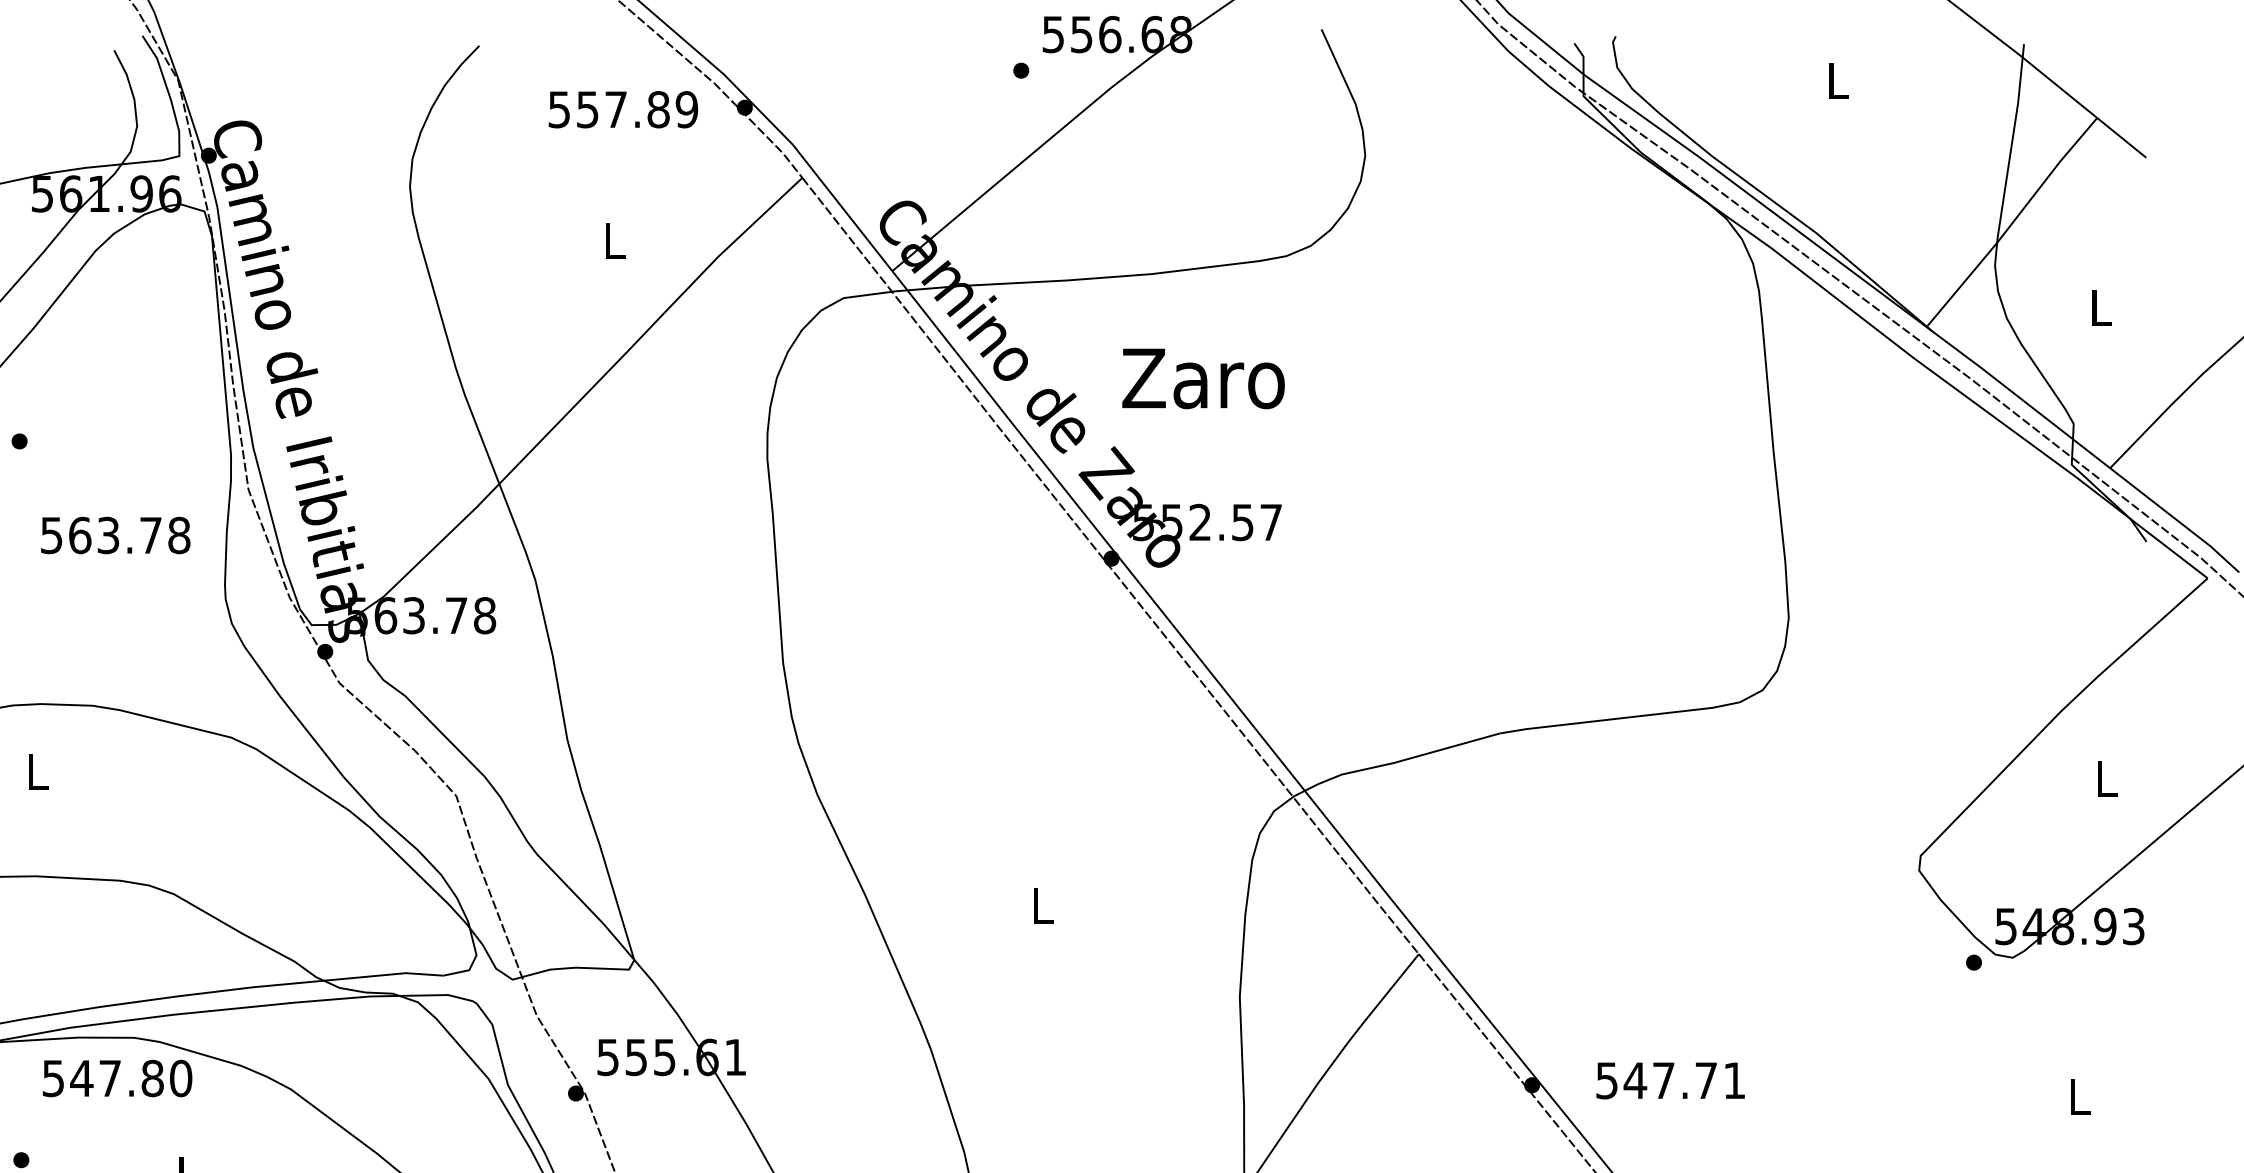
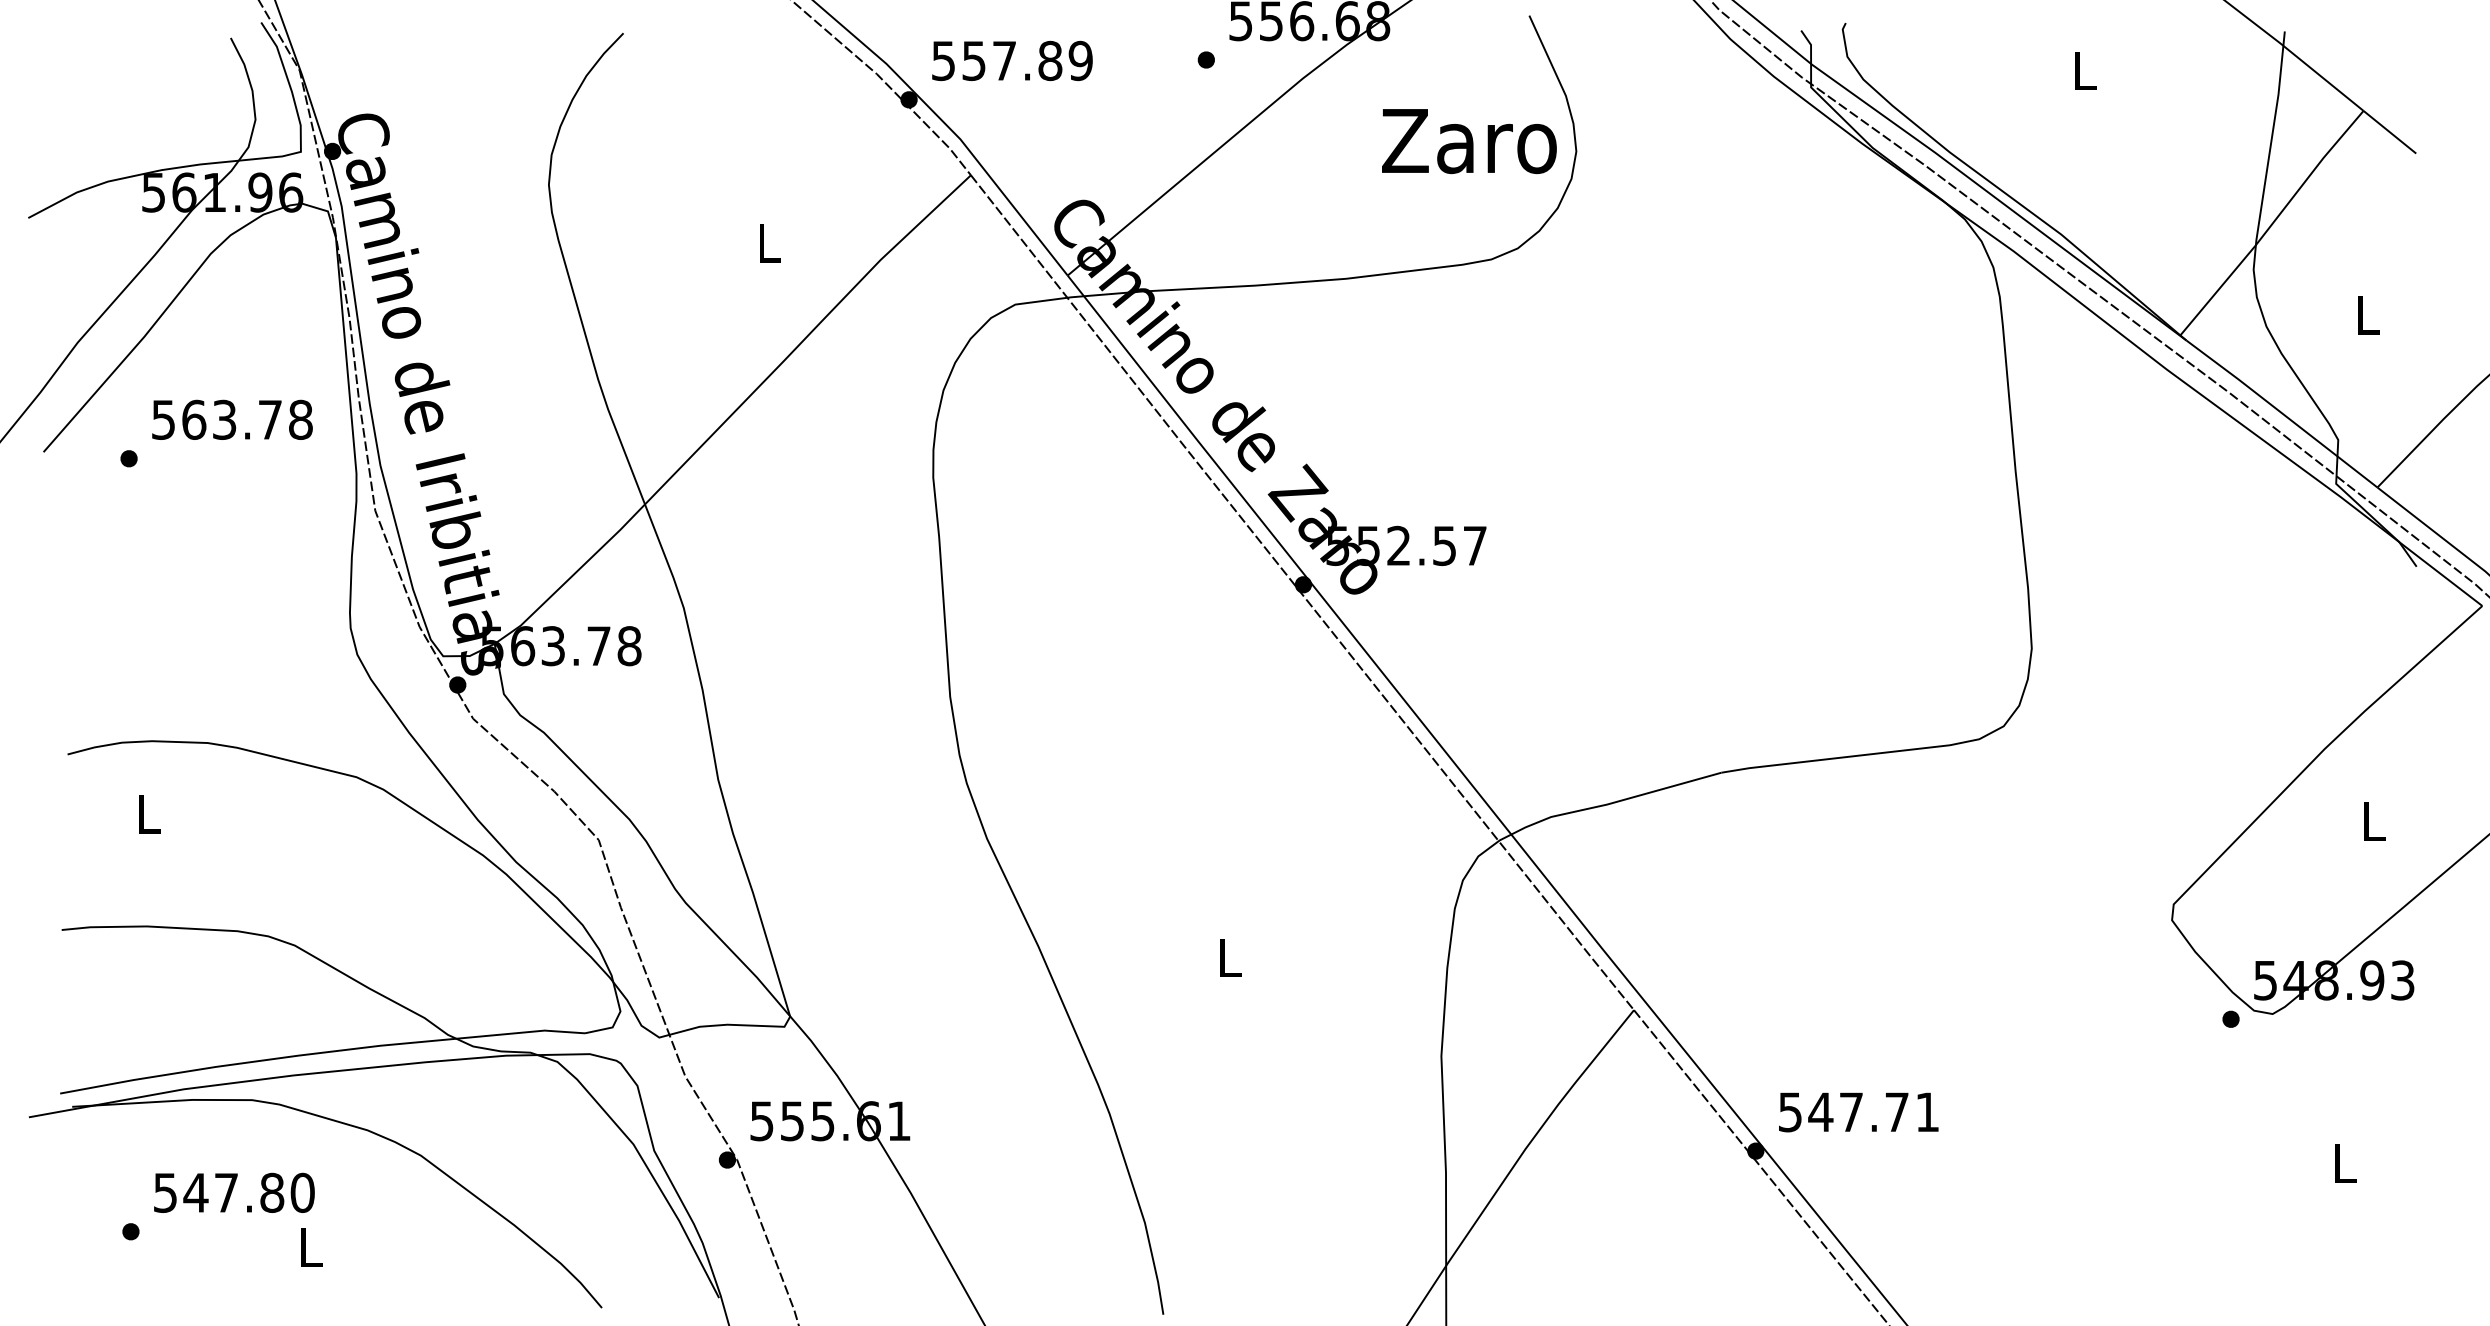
text: (623, 109) -> (1012, 60), moved
text: (1203, 378) -> (1469, 141), moved
text: (115, 535) -> (232, 419), moved
text: (117, 1078) -> (234, 1192), moved
text: (1670, 1080) -> (1858, 1112), moved

